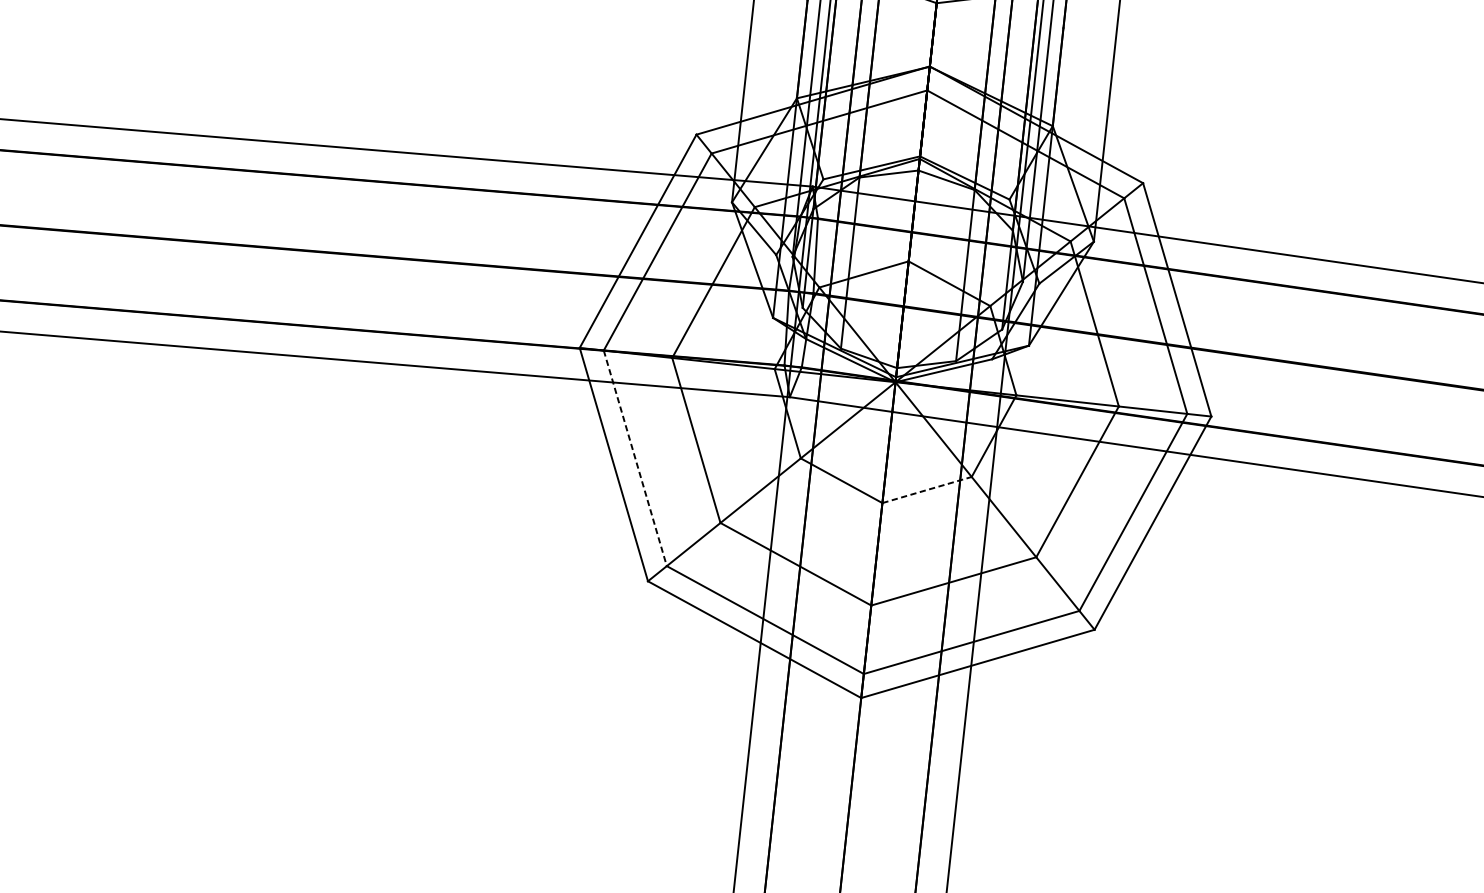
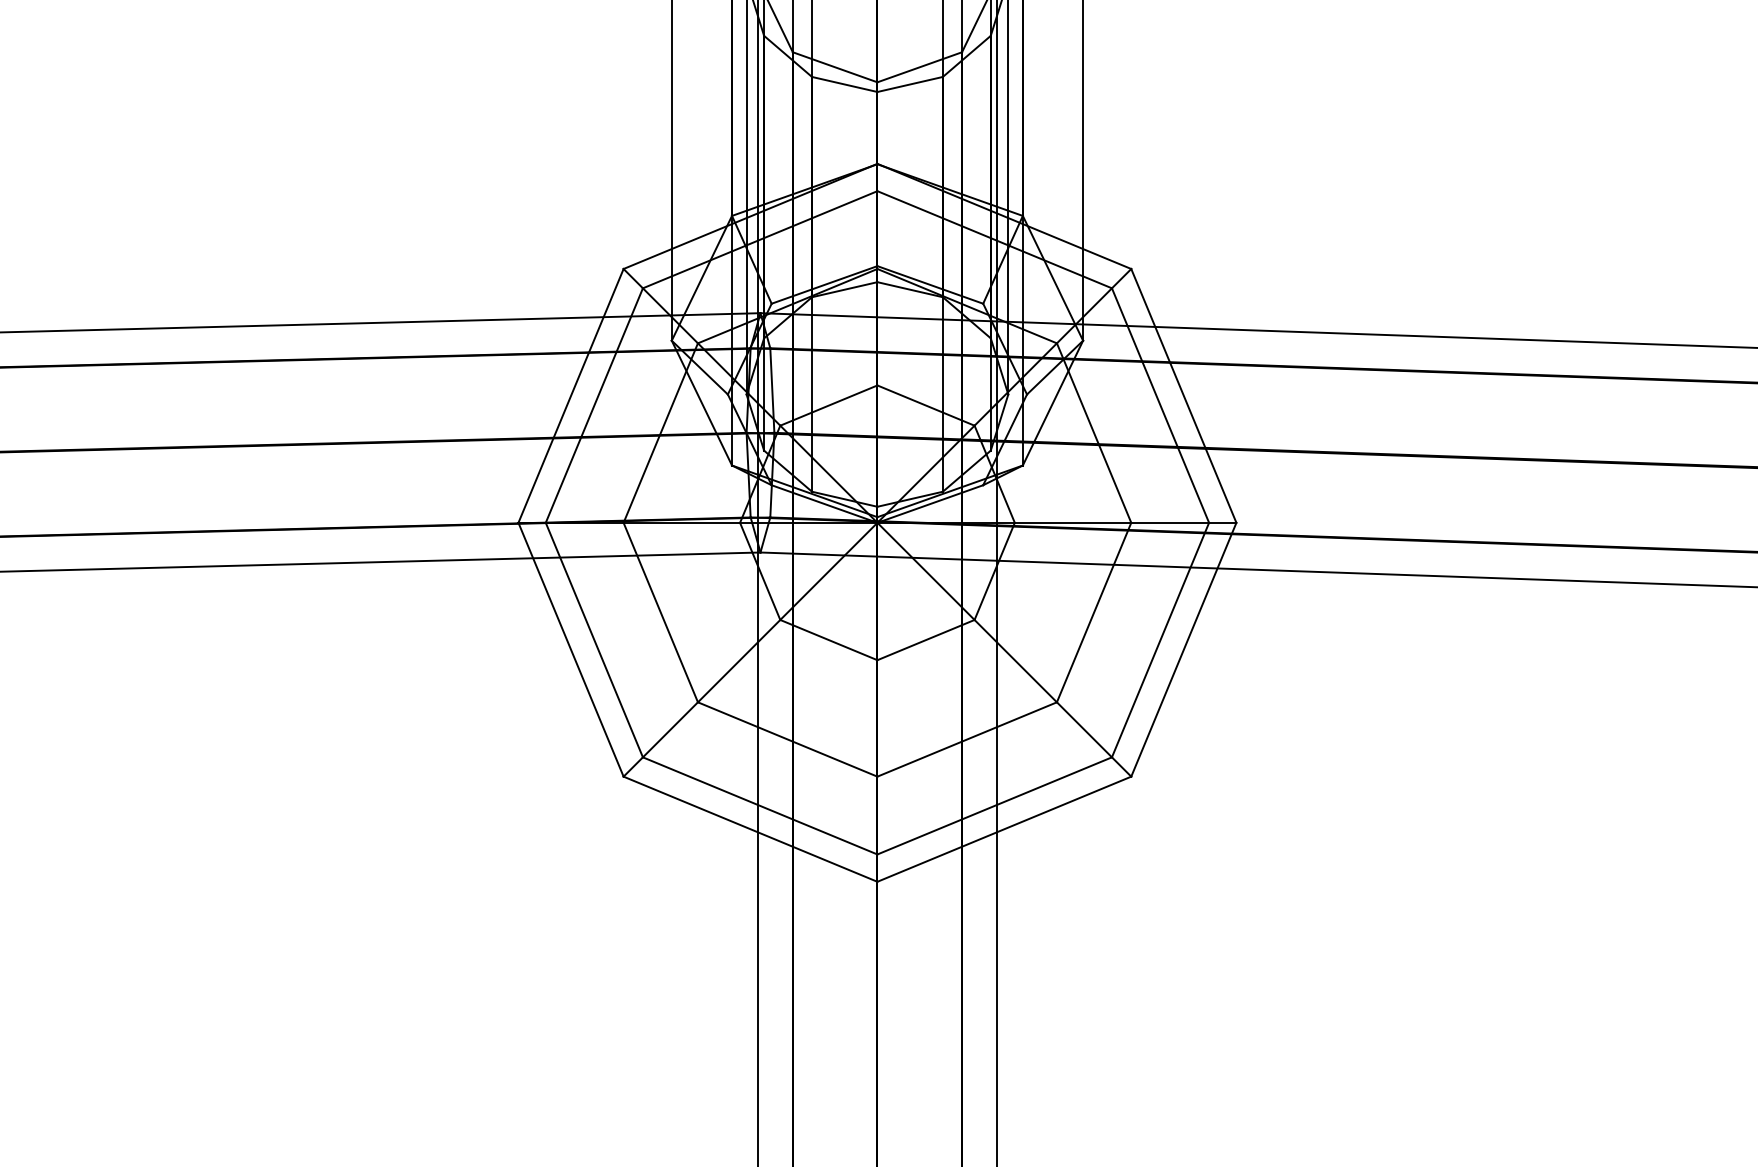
line: (635, 458) -> (594, 640), dashed -> solid
line: (927, 490) -> (926, 640), dashed -> solid

